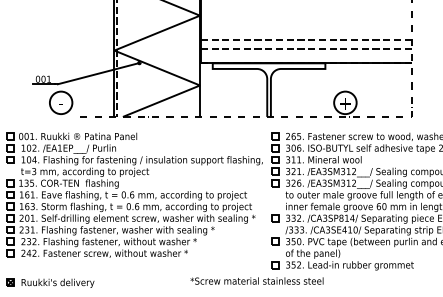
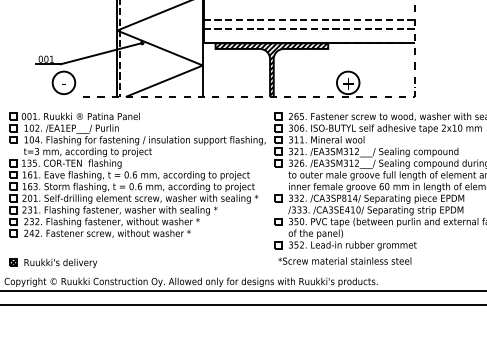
hatch: (268, 89) -> (271, 69), added
text: (256, 280) -> (344, 260), moved

